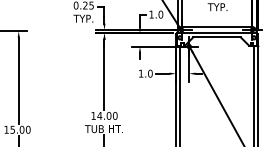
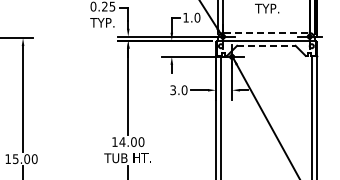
line: (217, 26) -> (266, 32), solid -> dashed
line: (217, 37) -> (266, 45), solid -> dashed
text: (140, 73) -> (172, 90), 1.0 -> 3.0

